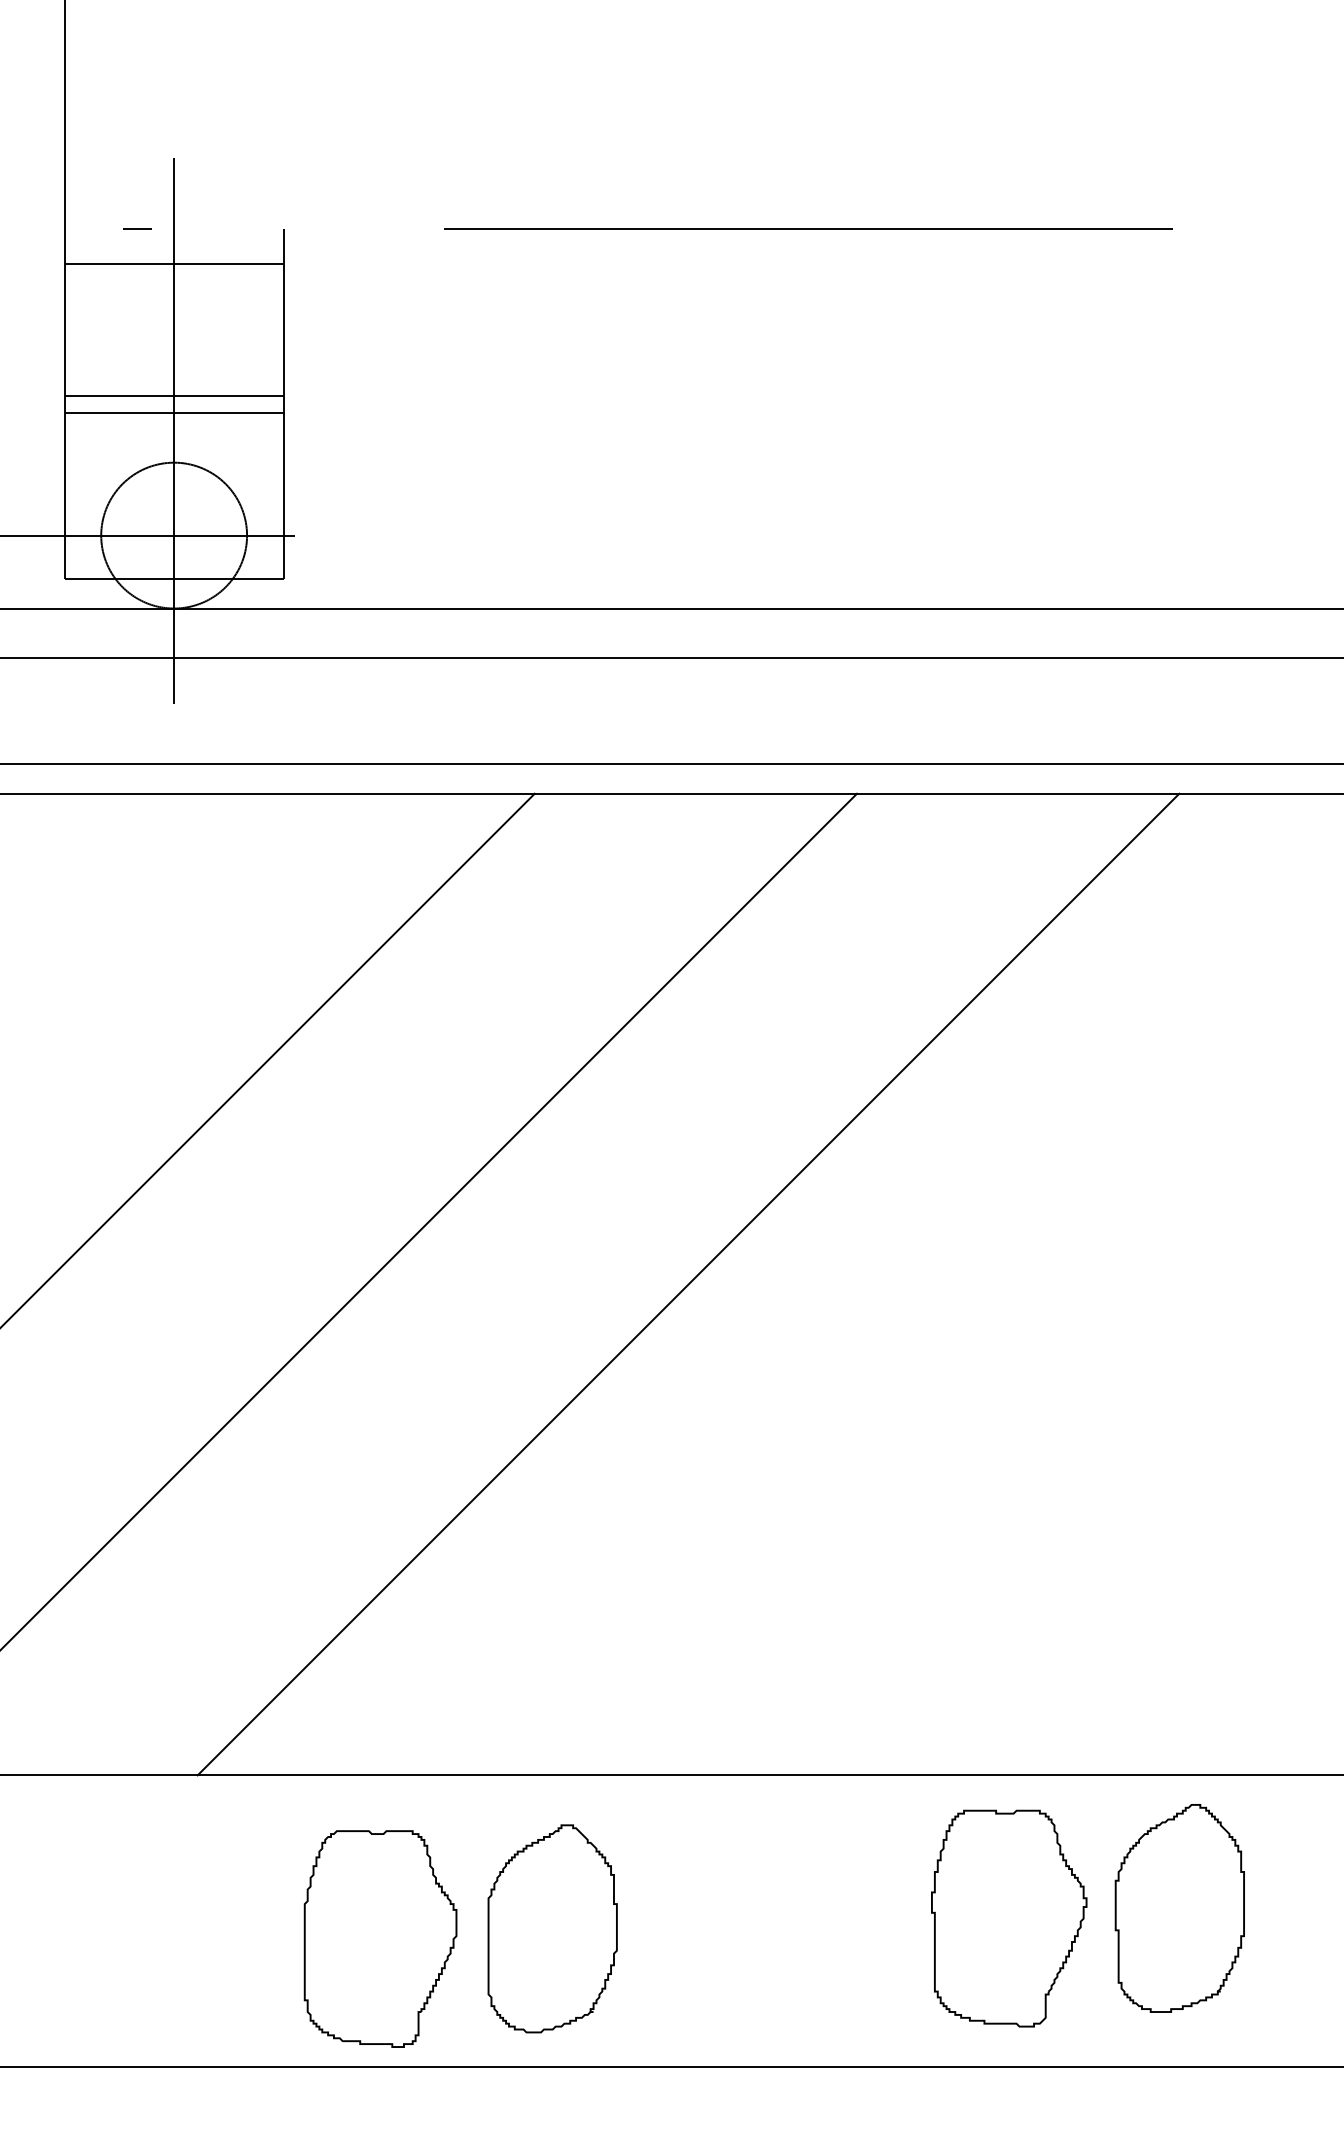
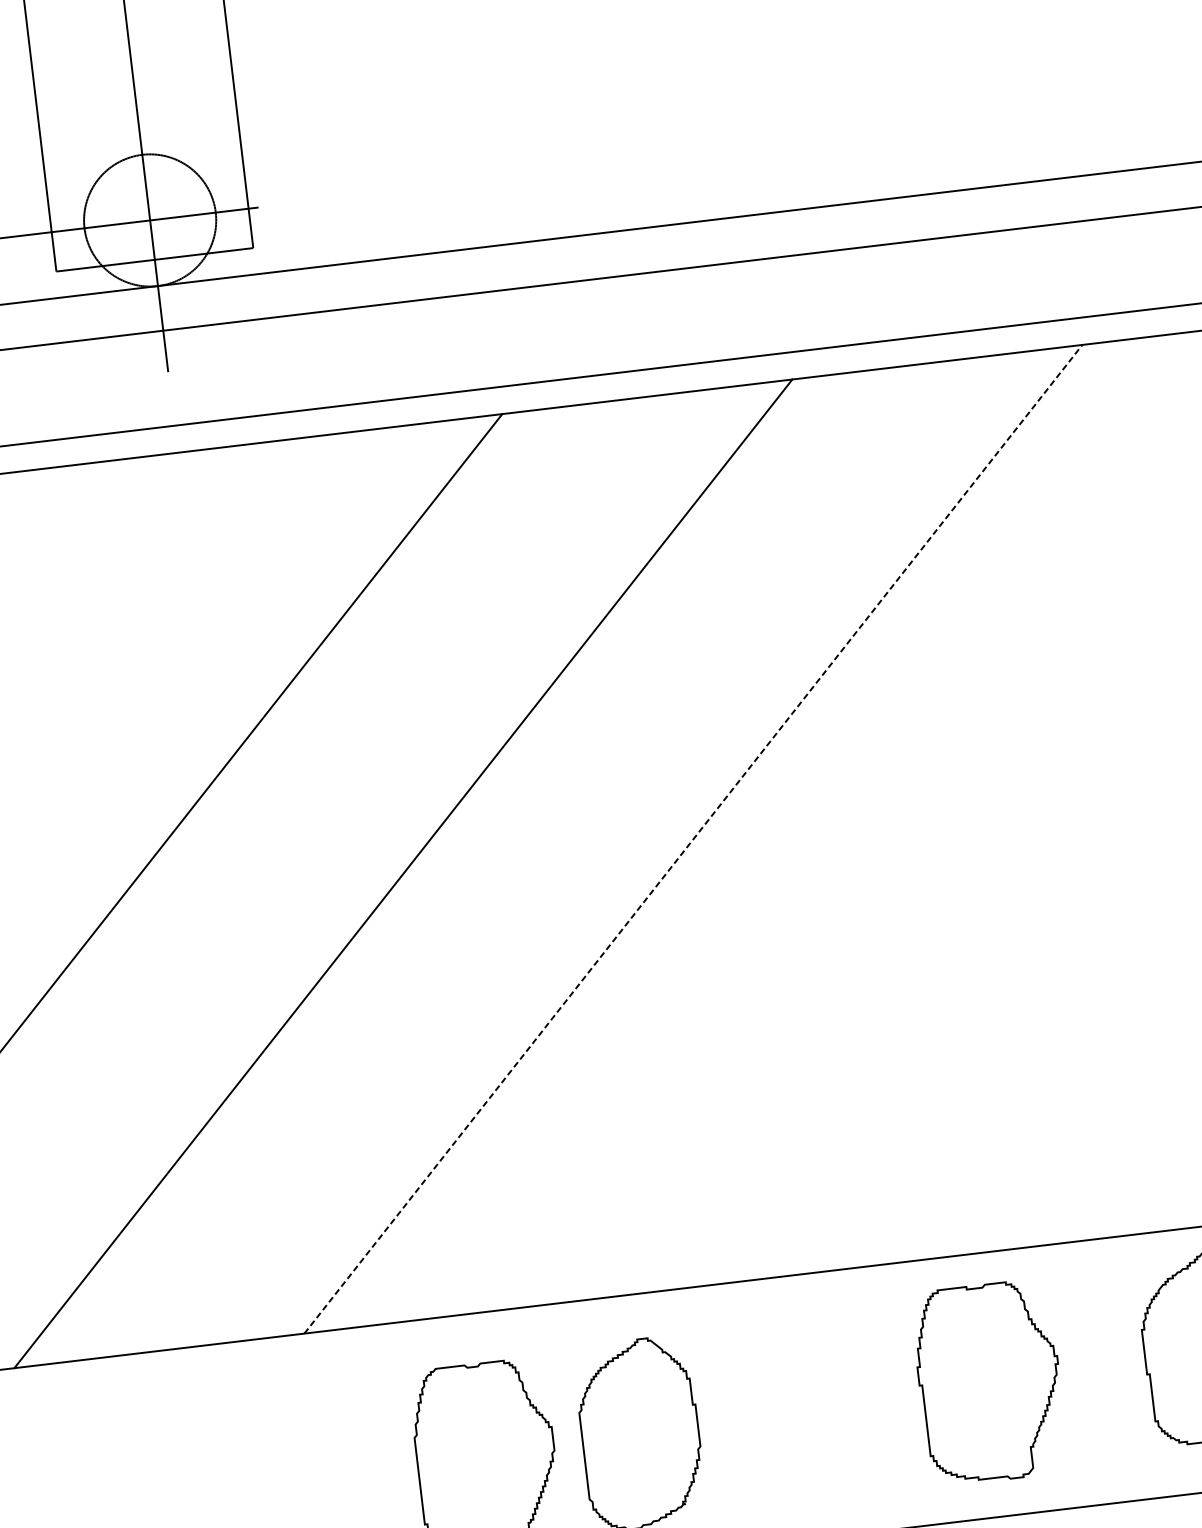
line: (173, 395) -> (134, 94), removed
line: (173, 413) -> (136, 110), removed
line: (688, 1284) -> (693, 839), solid -> dashed
part: (1009, 1918) -> (990, 1382), moved

